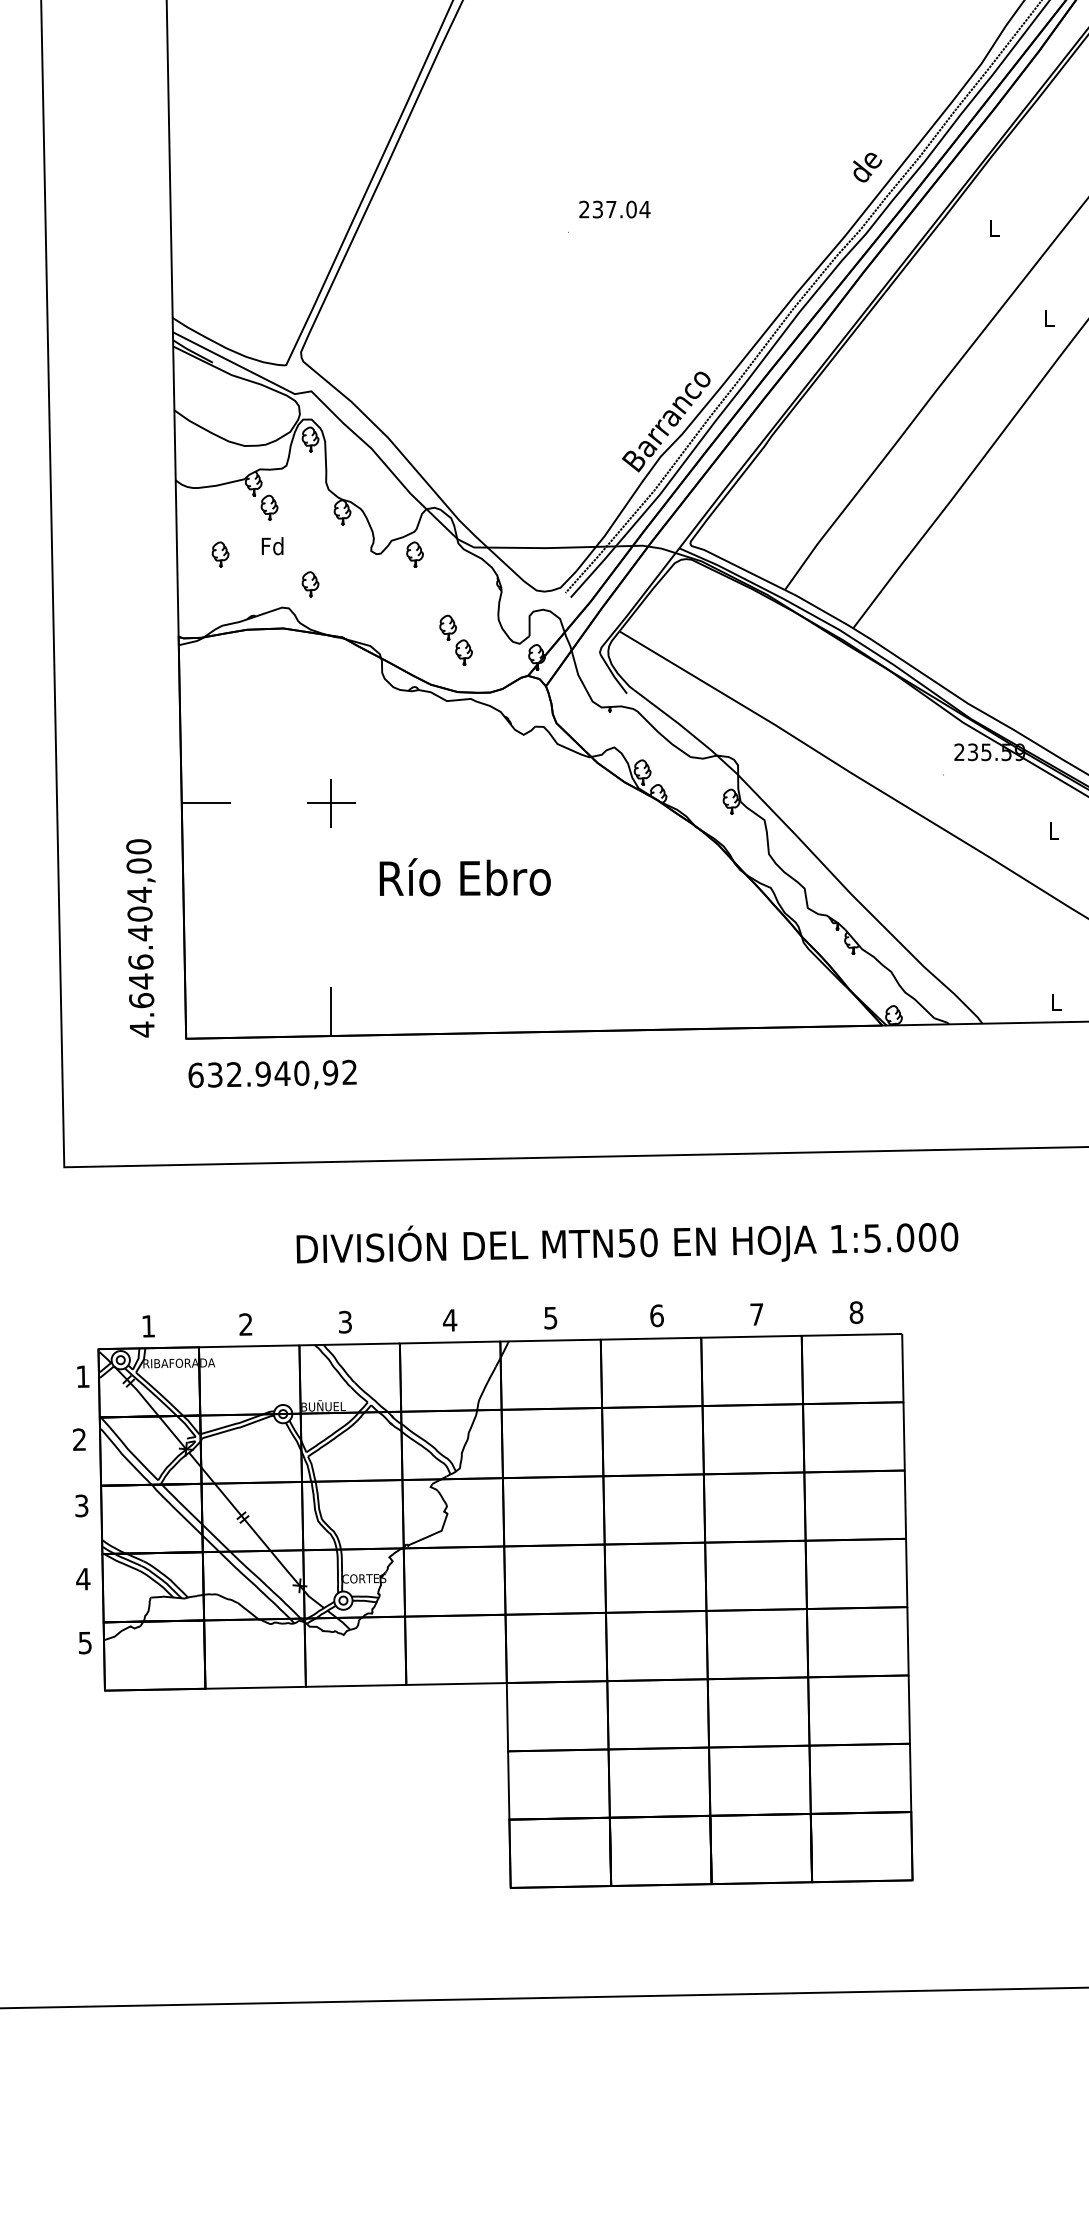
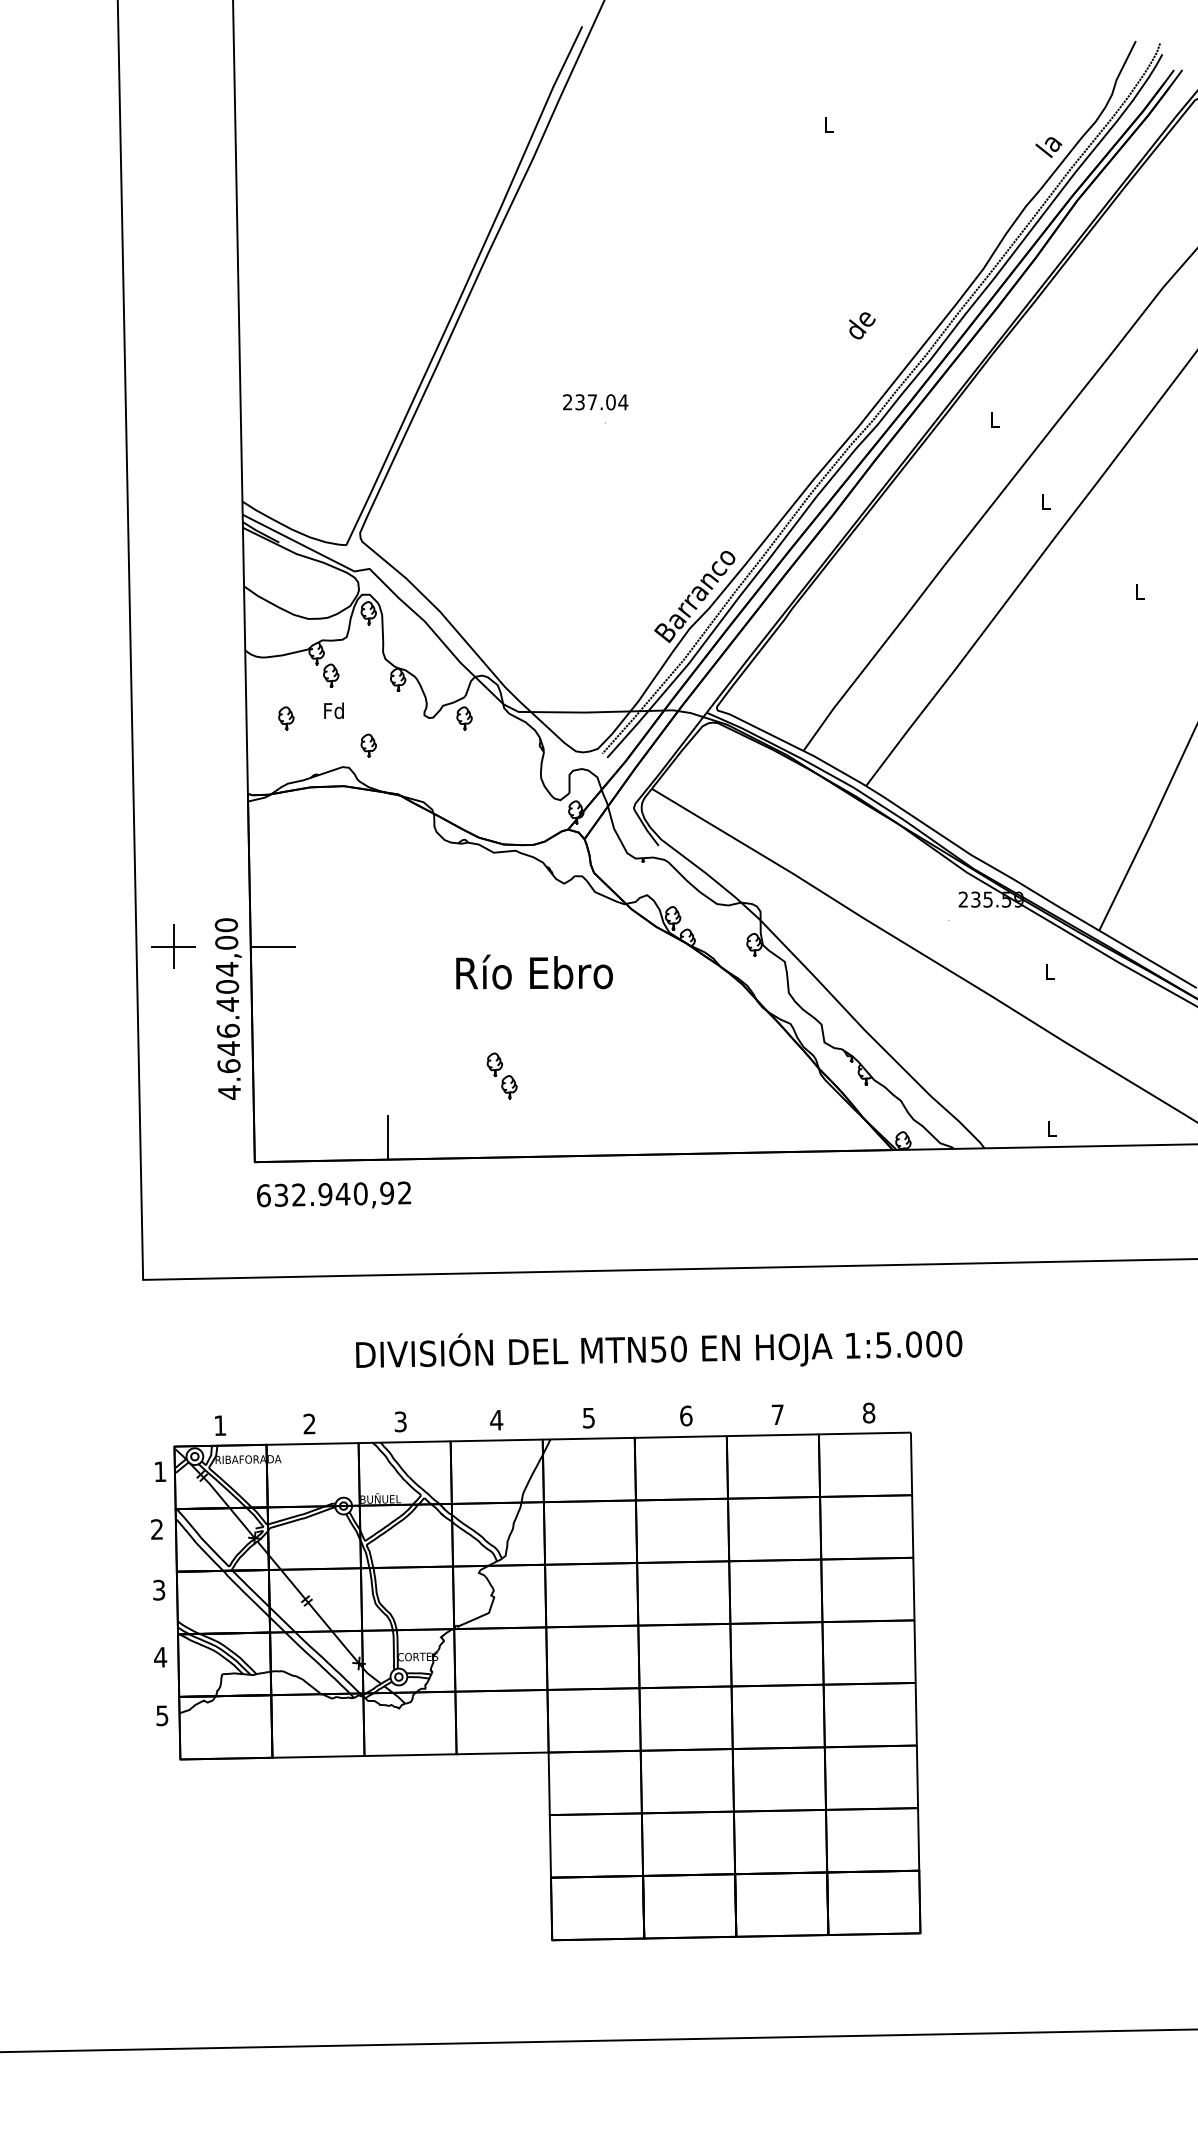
text: (867, 167) -> (862, 325), moved
text: (614, 209) -> (595, 402), moved
part: (455, 639) -> (501, 1075), moved
part: (330, 803) -> (173, 946), moved
text: (465, 876) -> (534, 971), moved
text: (139, 937) -> (227, 1008), moved

